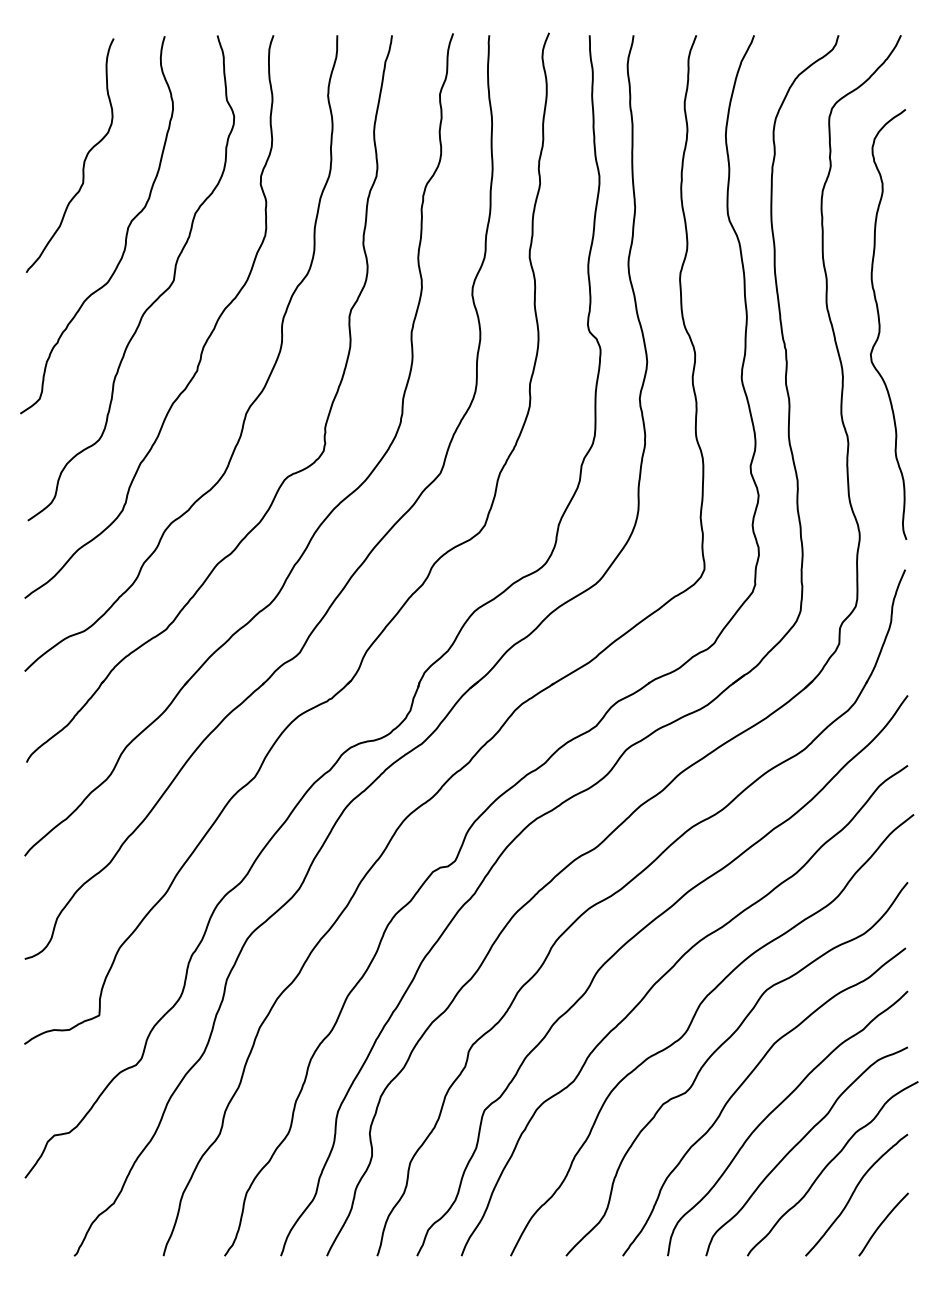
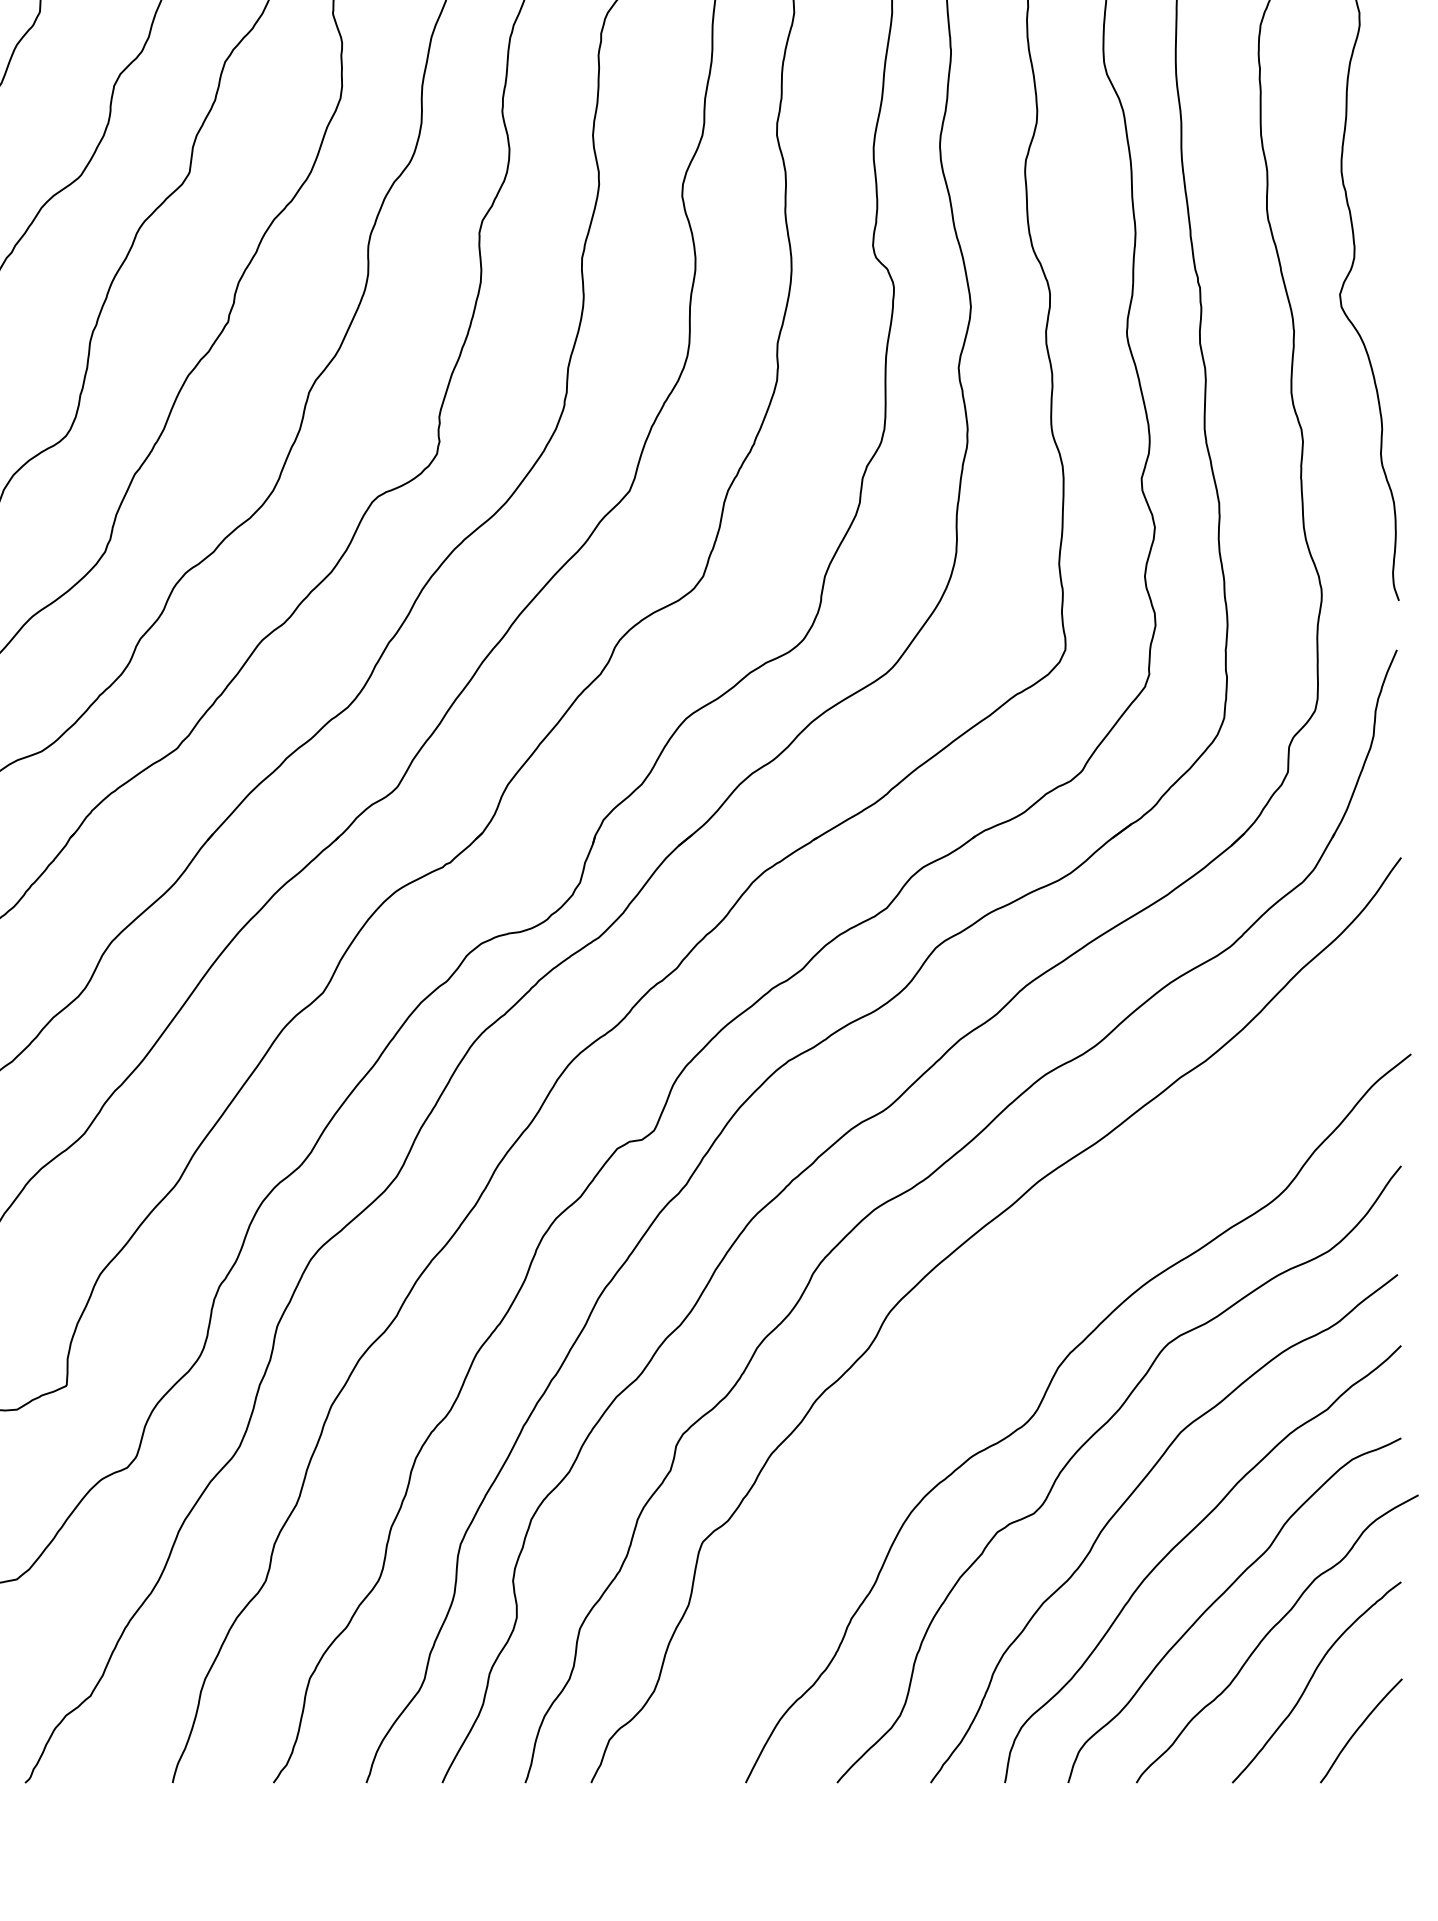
curve: (659, 981) -> (991, 1329), removed

